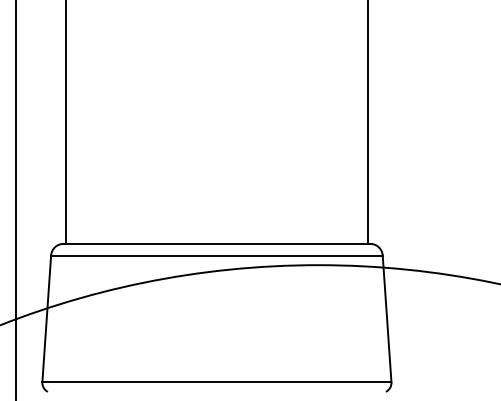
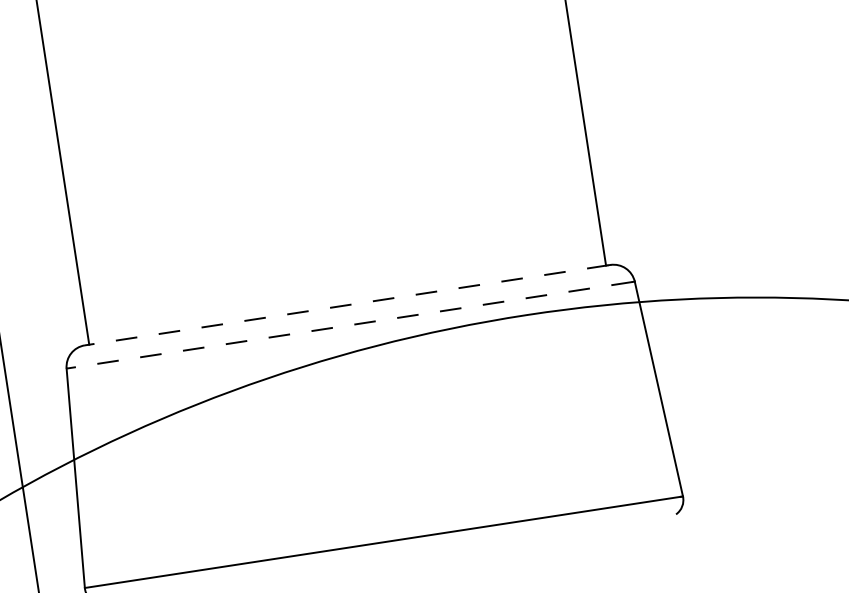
line: (216, 243) -> (346, 304), solid -> dashed
line: (215, 255) -> (348, 325), solid -> dashed

